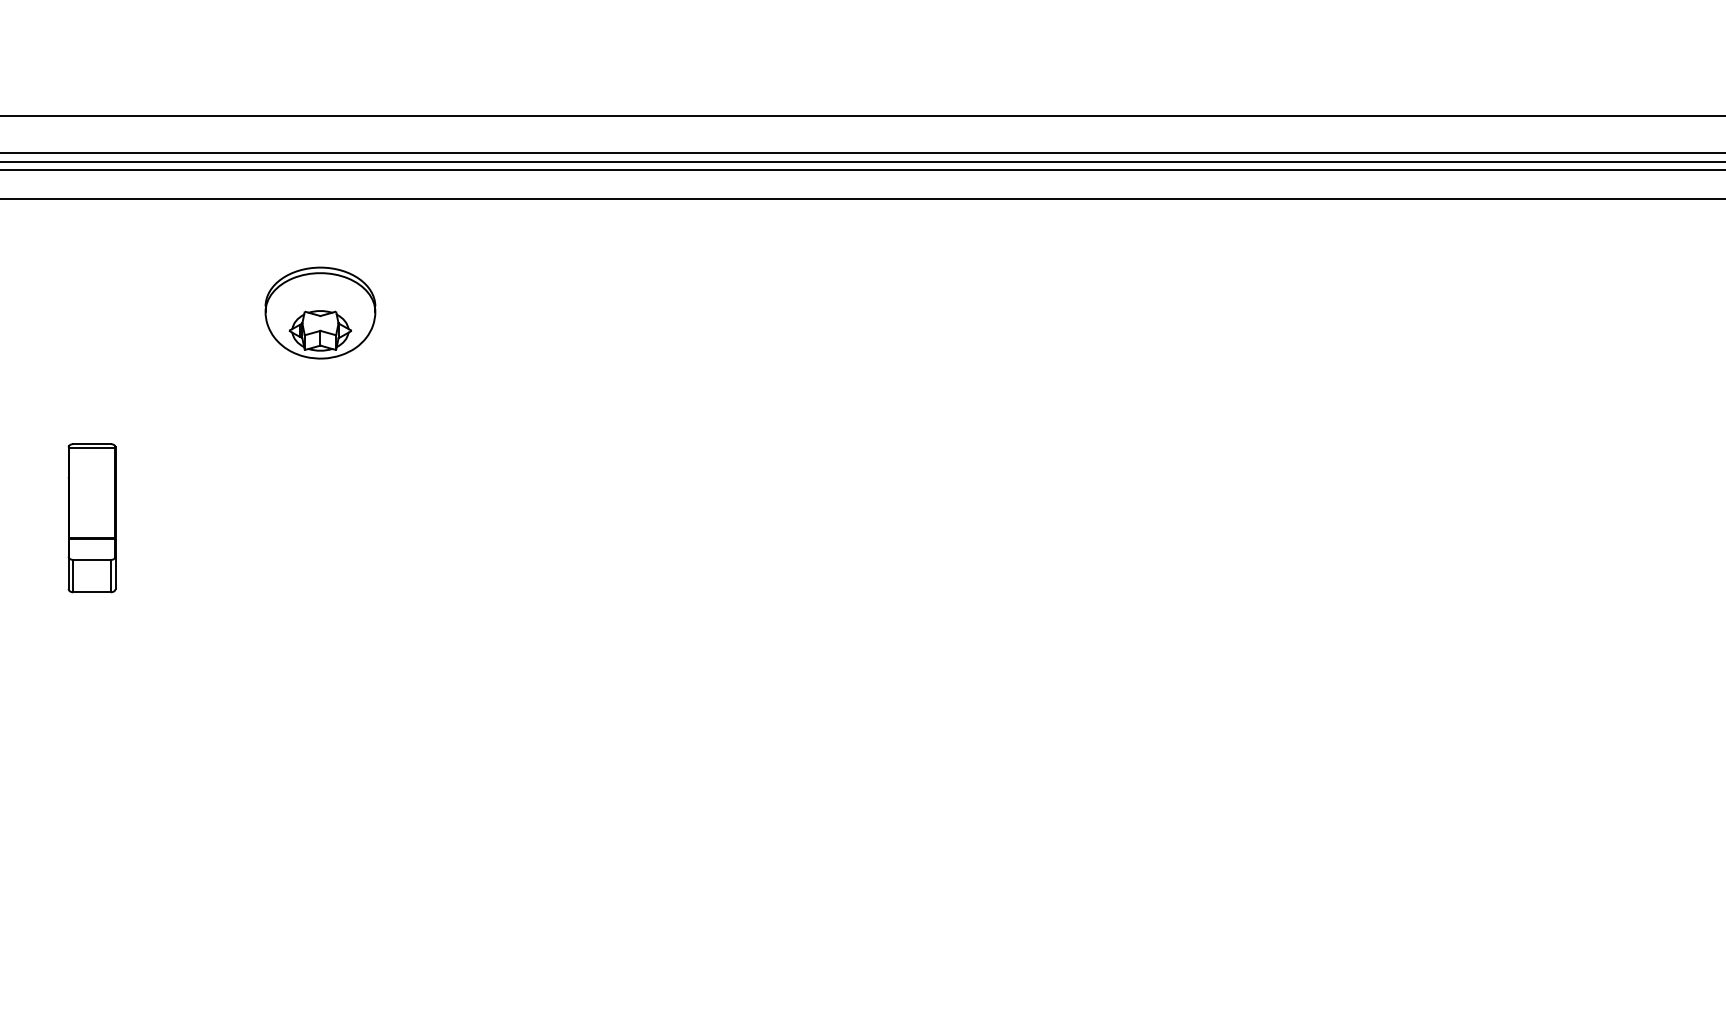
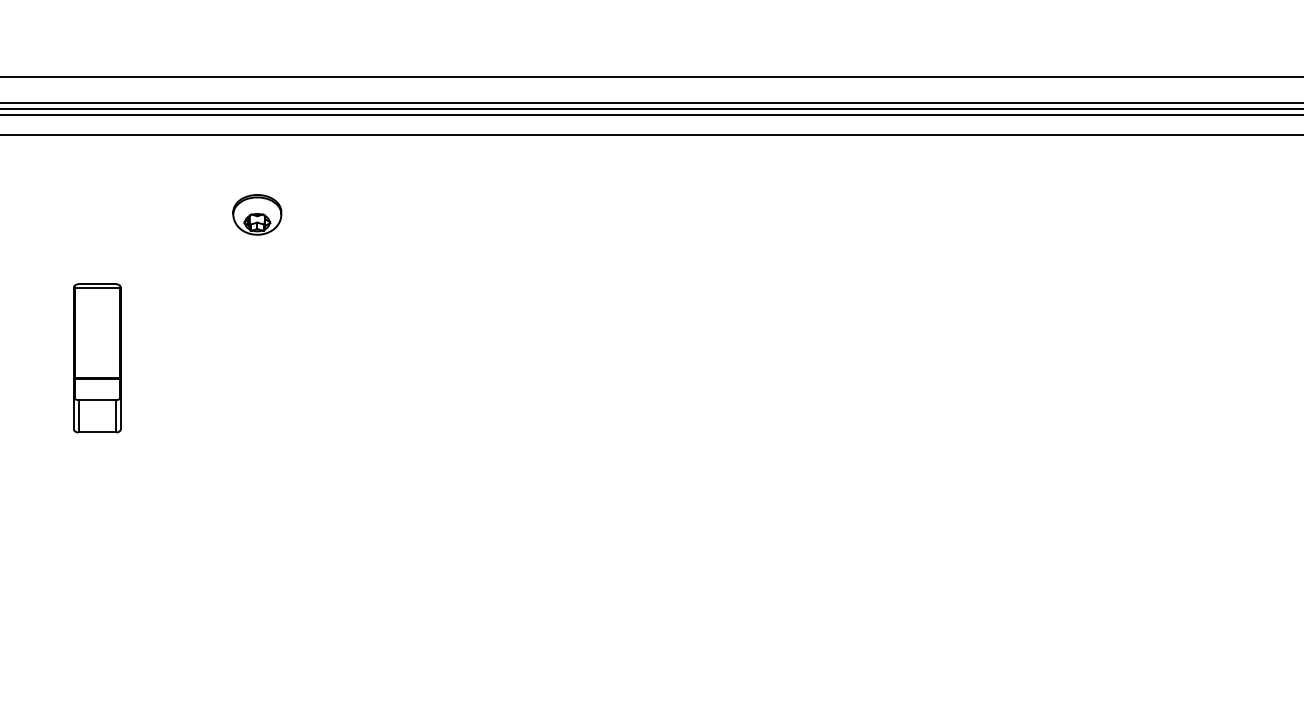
part: (320, 312) -> (257, 214), size x0.62
part: (92, 518) -> (97, 358), size x1.43

